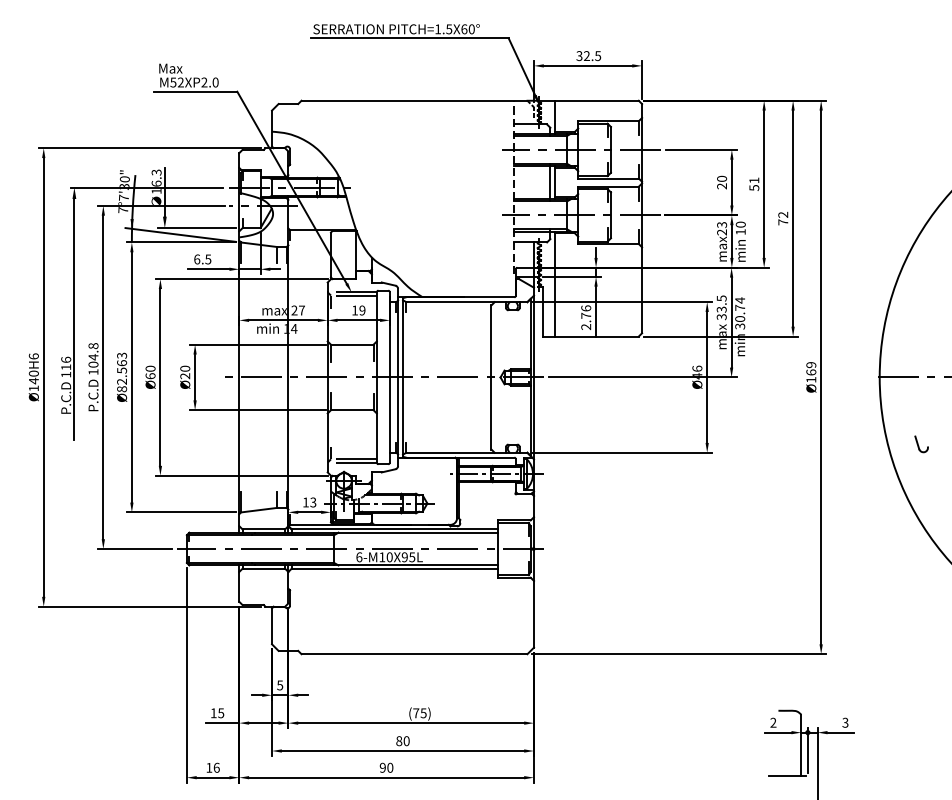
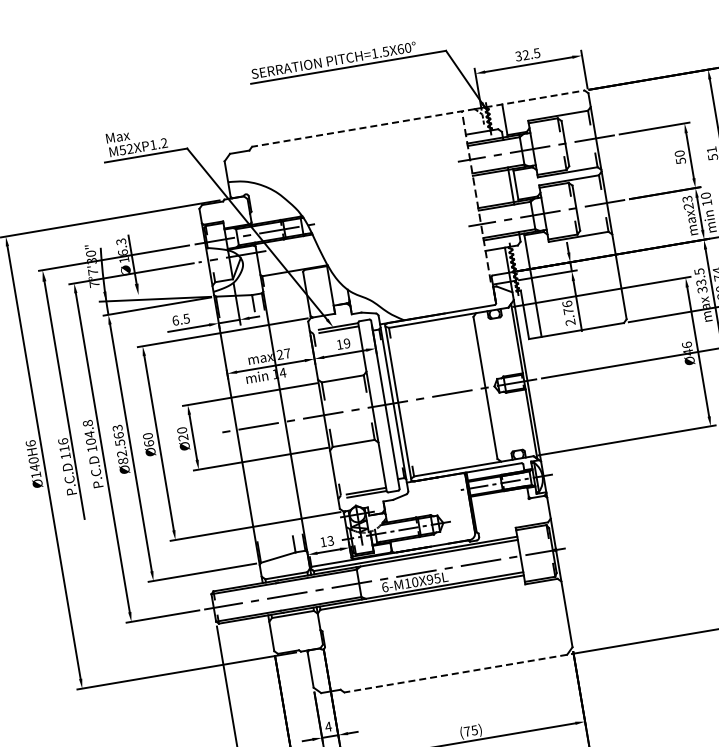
text: (209, 82) -> (158, 144), M52XP2.0 -> M52XP1.2
line: (414, 100) -> (363, 127), solid -> dashed
line: (589, 100) -> (535, 98), solid -> dashed
text: (722, 186) -> (681, 161), 20 -> 50
line: (197, 228) -> (170, 290), removed
line: (414, 654) -> (455, 673), solid -> dashed
text: (279, 685) -> (327, 727), 5 -> 4

